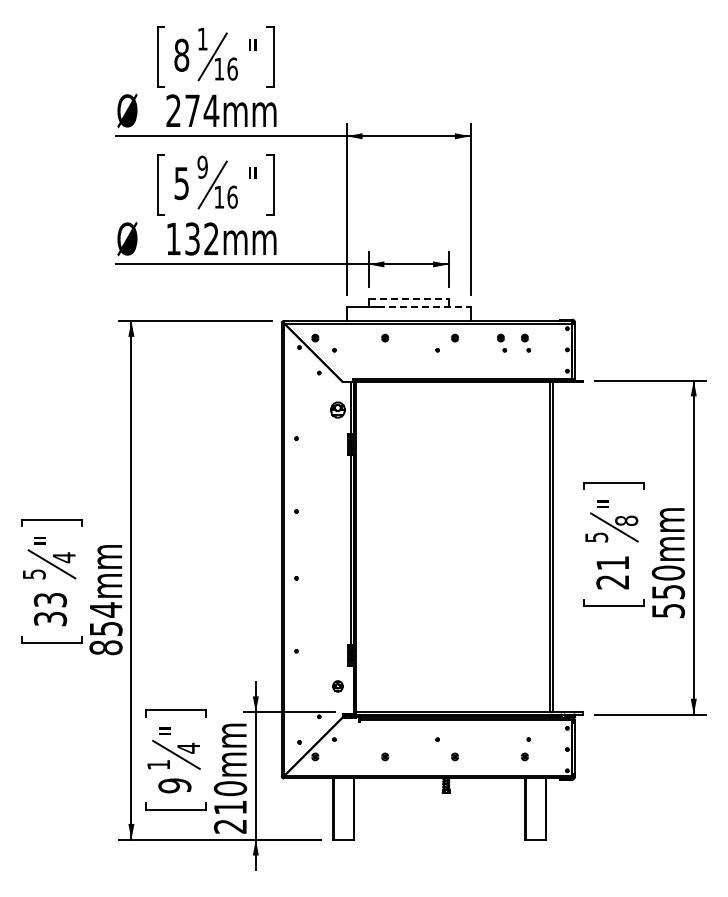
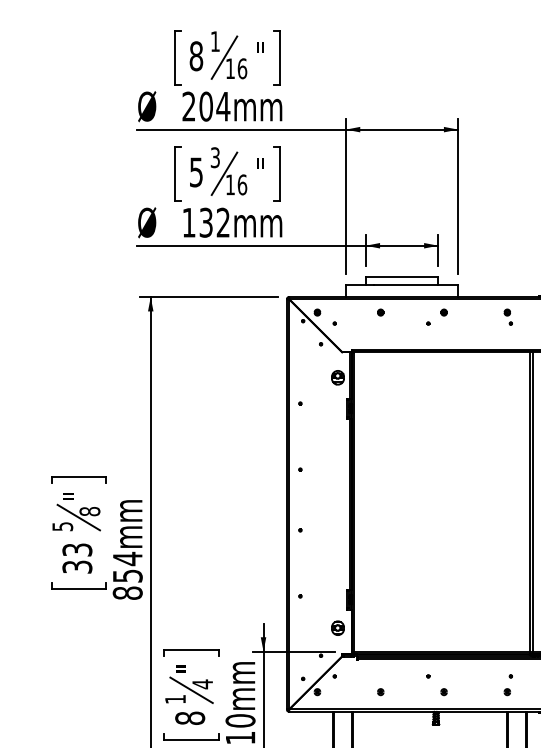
text: (192, 110) -> (206, 106), 274mm -> 204mm
text: (202, 166) -> (215, 157), 9 -> 3
line: (409, 298) -> (402, 276), dashed -> solid
line: (424, 307) -> (416, 284), dashed -> solid
part: (501, 342) -> (486, 316), removed
text: (63, 557) -> (89, 511), 4 -> 8
part: (337, 686) -> (337, 628), size x1.43
text: (174, 785) -> (189, 718), 9 -> 8

